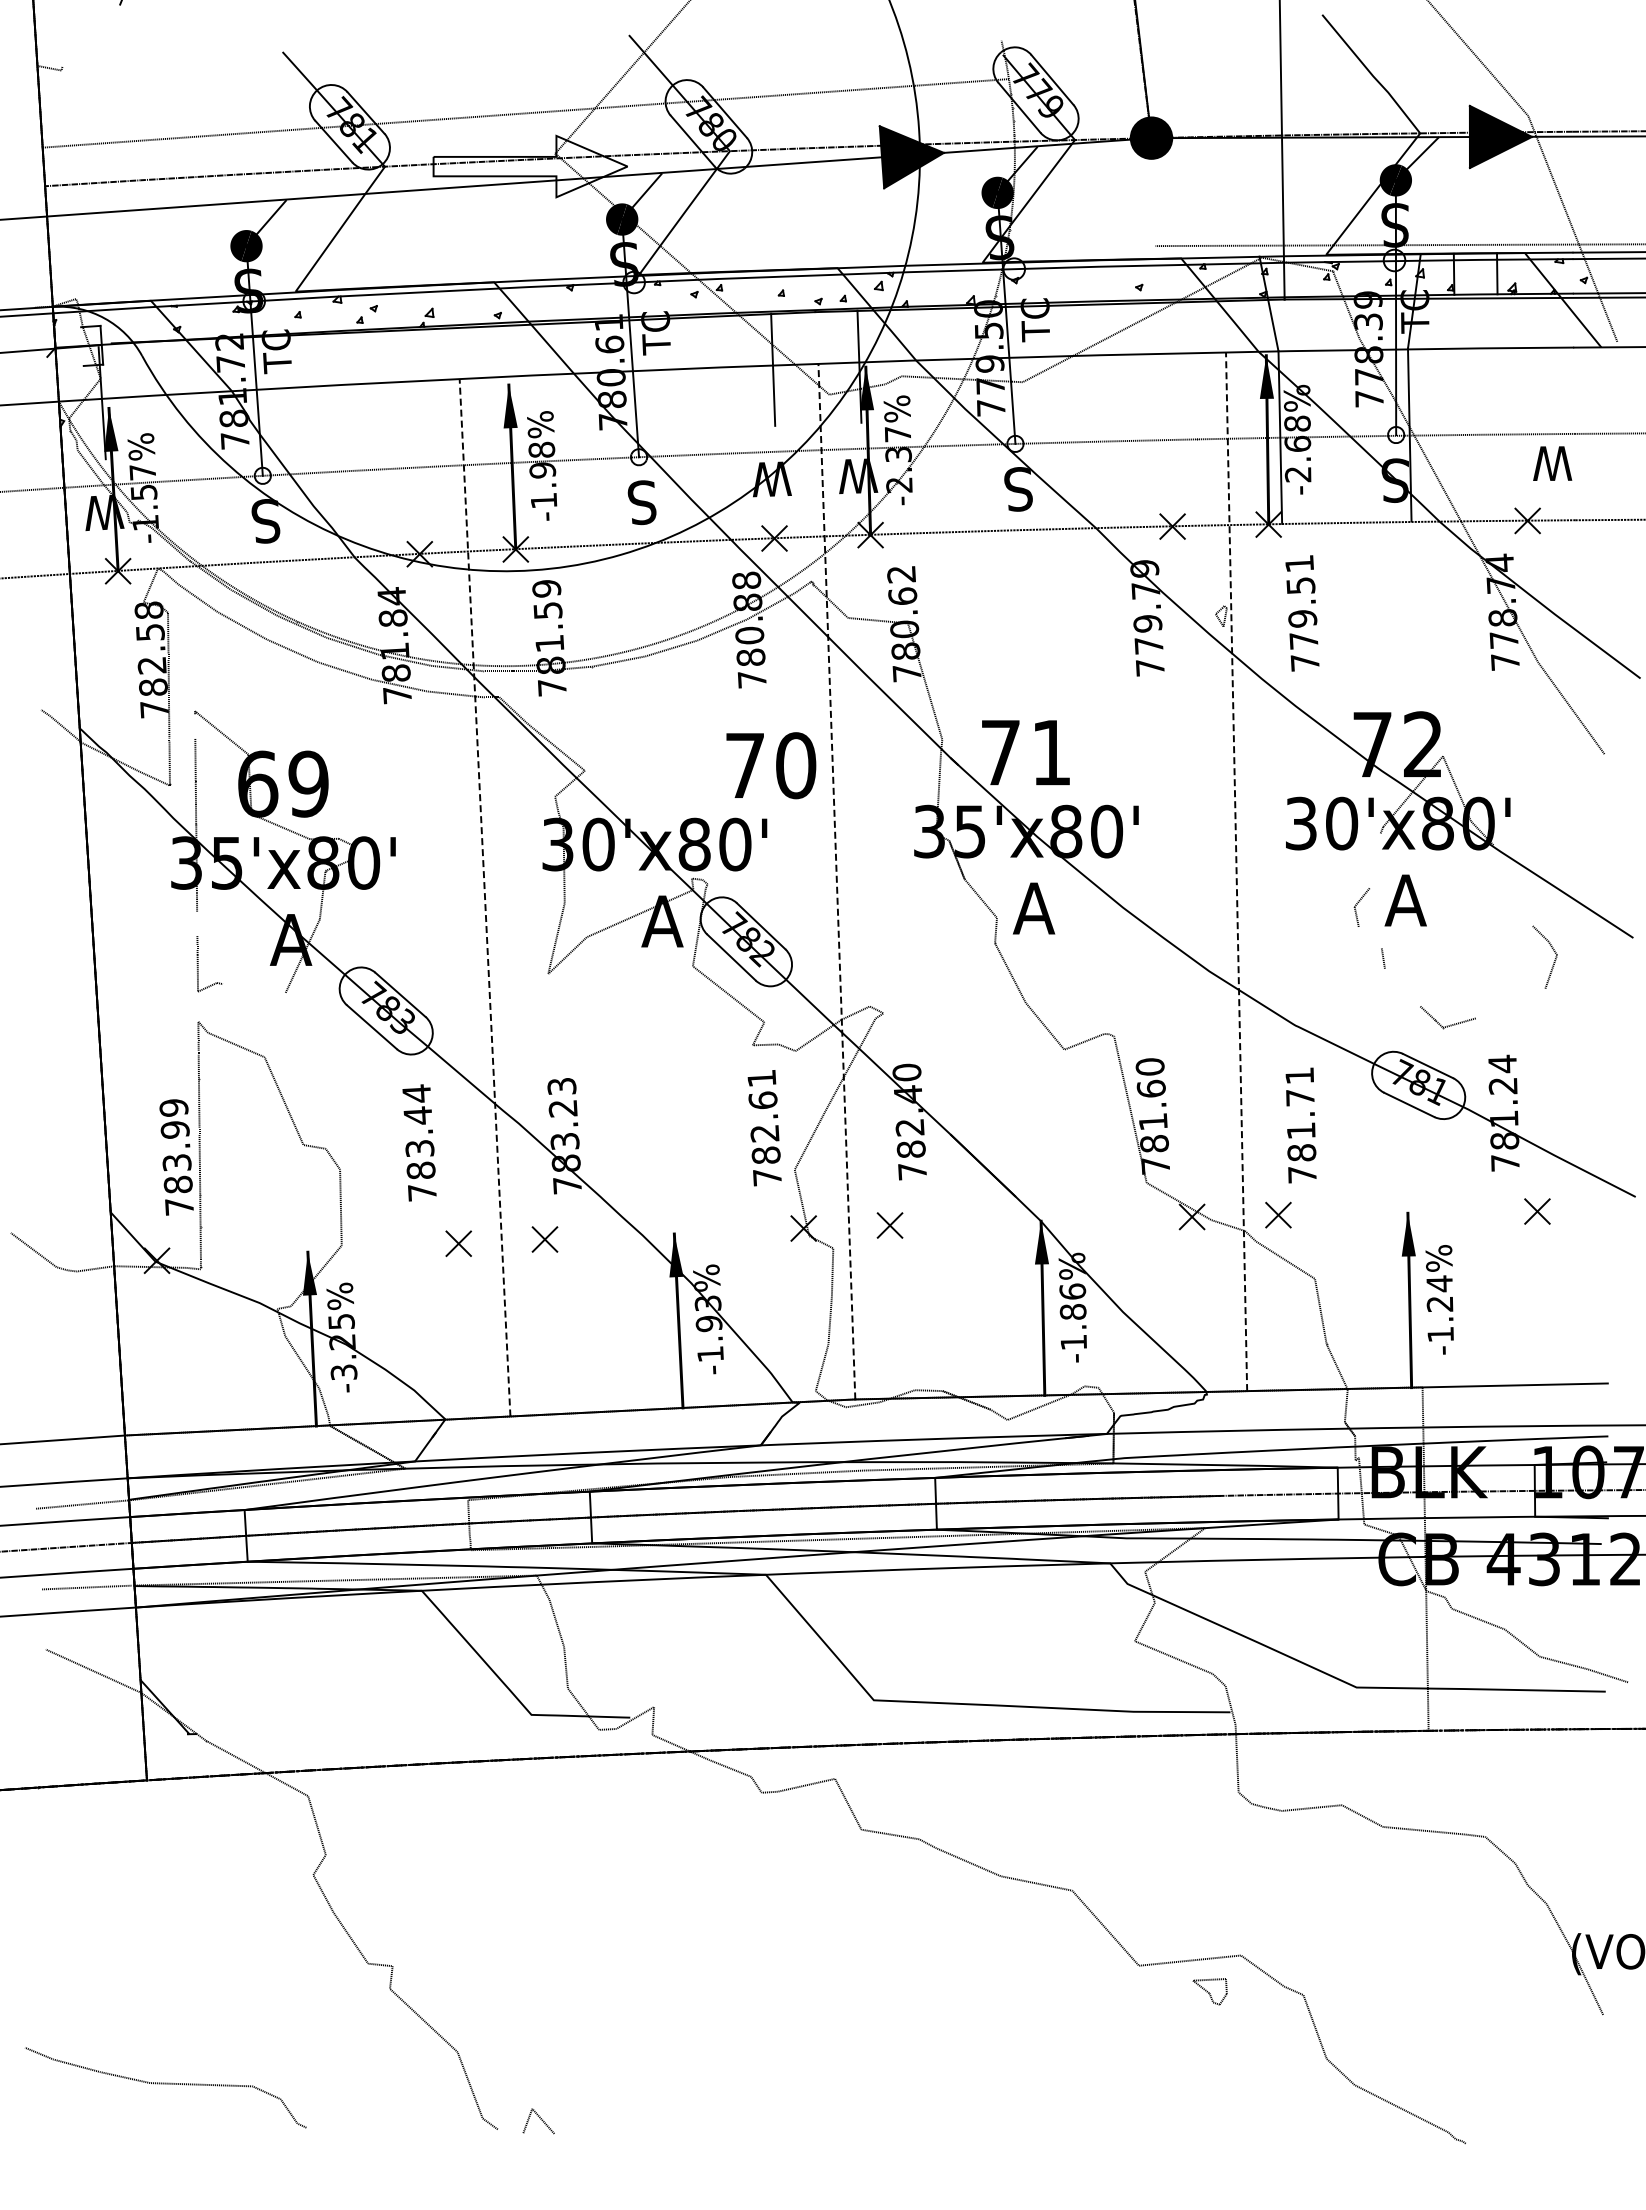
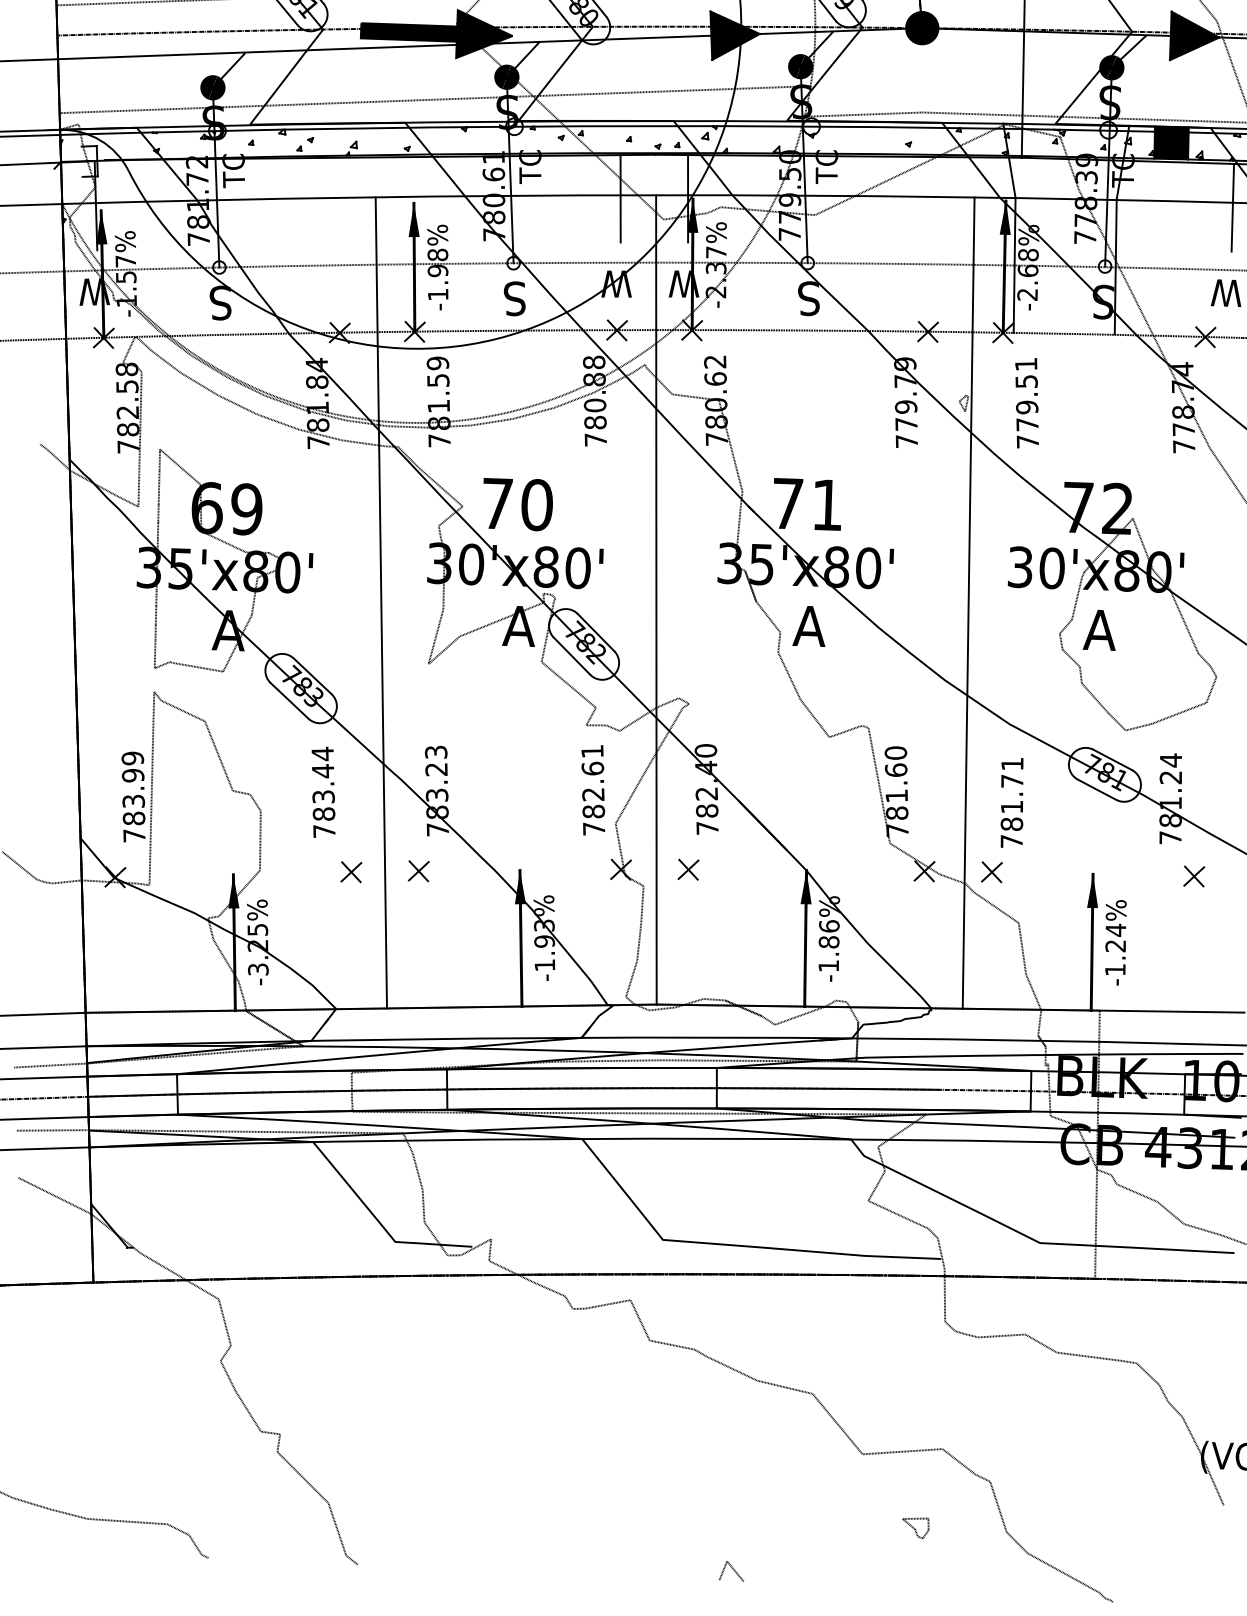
fill: (530, 166) -> (436, 33), added
line: (531, 251) -> (435, 99), added
line: (1080, 251) -> (863, 114), added
fill: (1475, 273) -> (1171, 142), added
line: (1556, 354) -> (1232, 208), added
line: (195, 726) -> (160, 461), added
text: (771, 765) -> (518, 504), moved
line: (1374, 861) -> (1076, 598), added
line: (1236, 871) -> (968, 602), dashed -> solid
line: (836, 881) -> (656, 599), dashed -> solid
line: (1512, 885) -> (1183, 621), added
line: (485, 897) -> (381, 602), dashed -> solid
line: (197, 923) -> (156, 615), added
line: (1369, 937) -> (1070, 658), added
line: (1402, 987) -> (1095, 697), added
line: (253, 988) -> (198, 667), added
line: (1510, 1003) -> (1178, 713), added
part: (1209, 1991) -> (915, 1527), moved
line: (540, 2119) -> (733, 1569), moved

